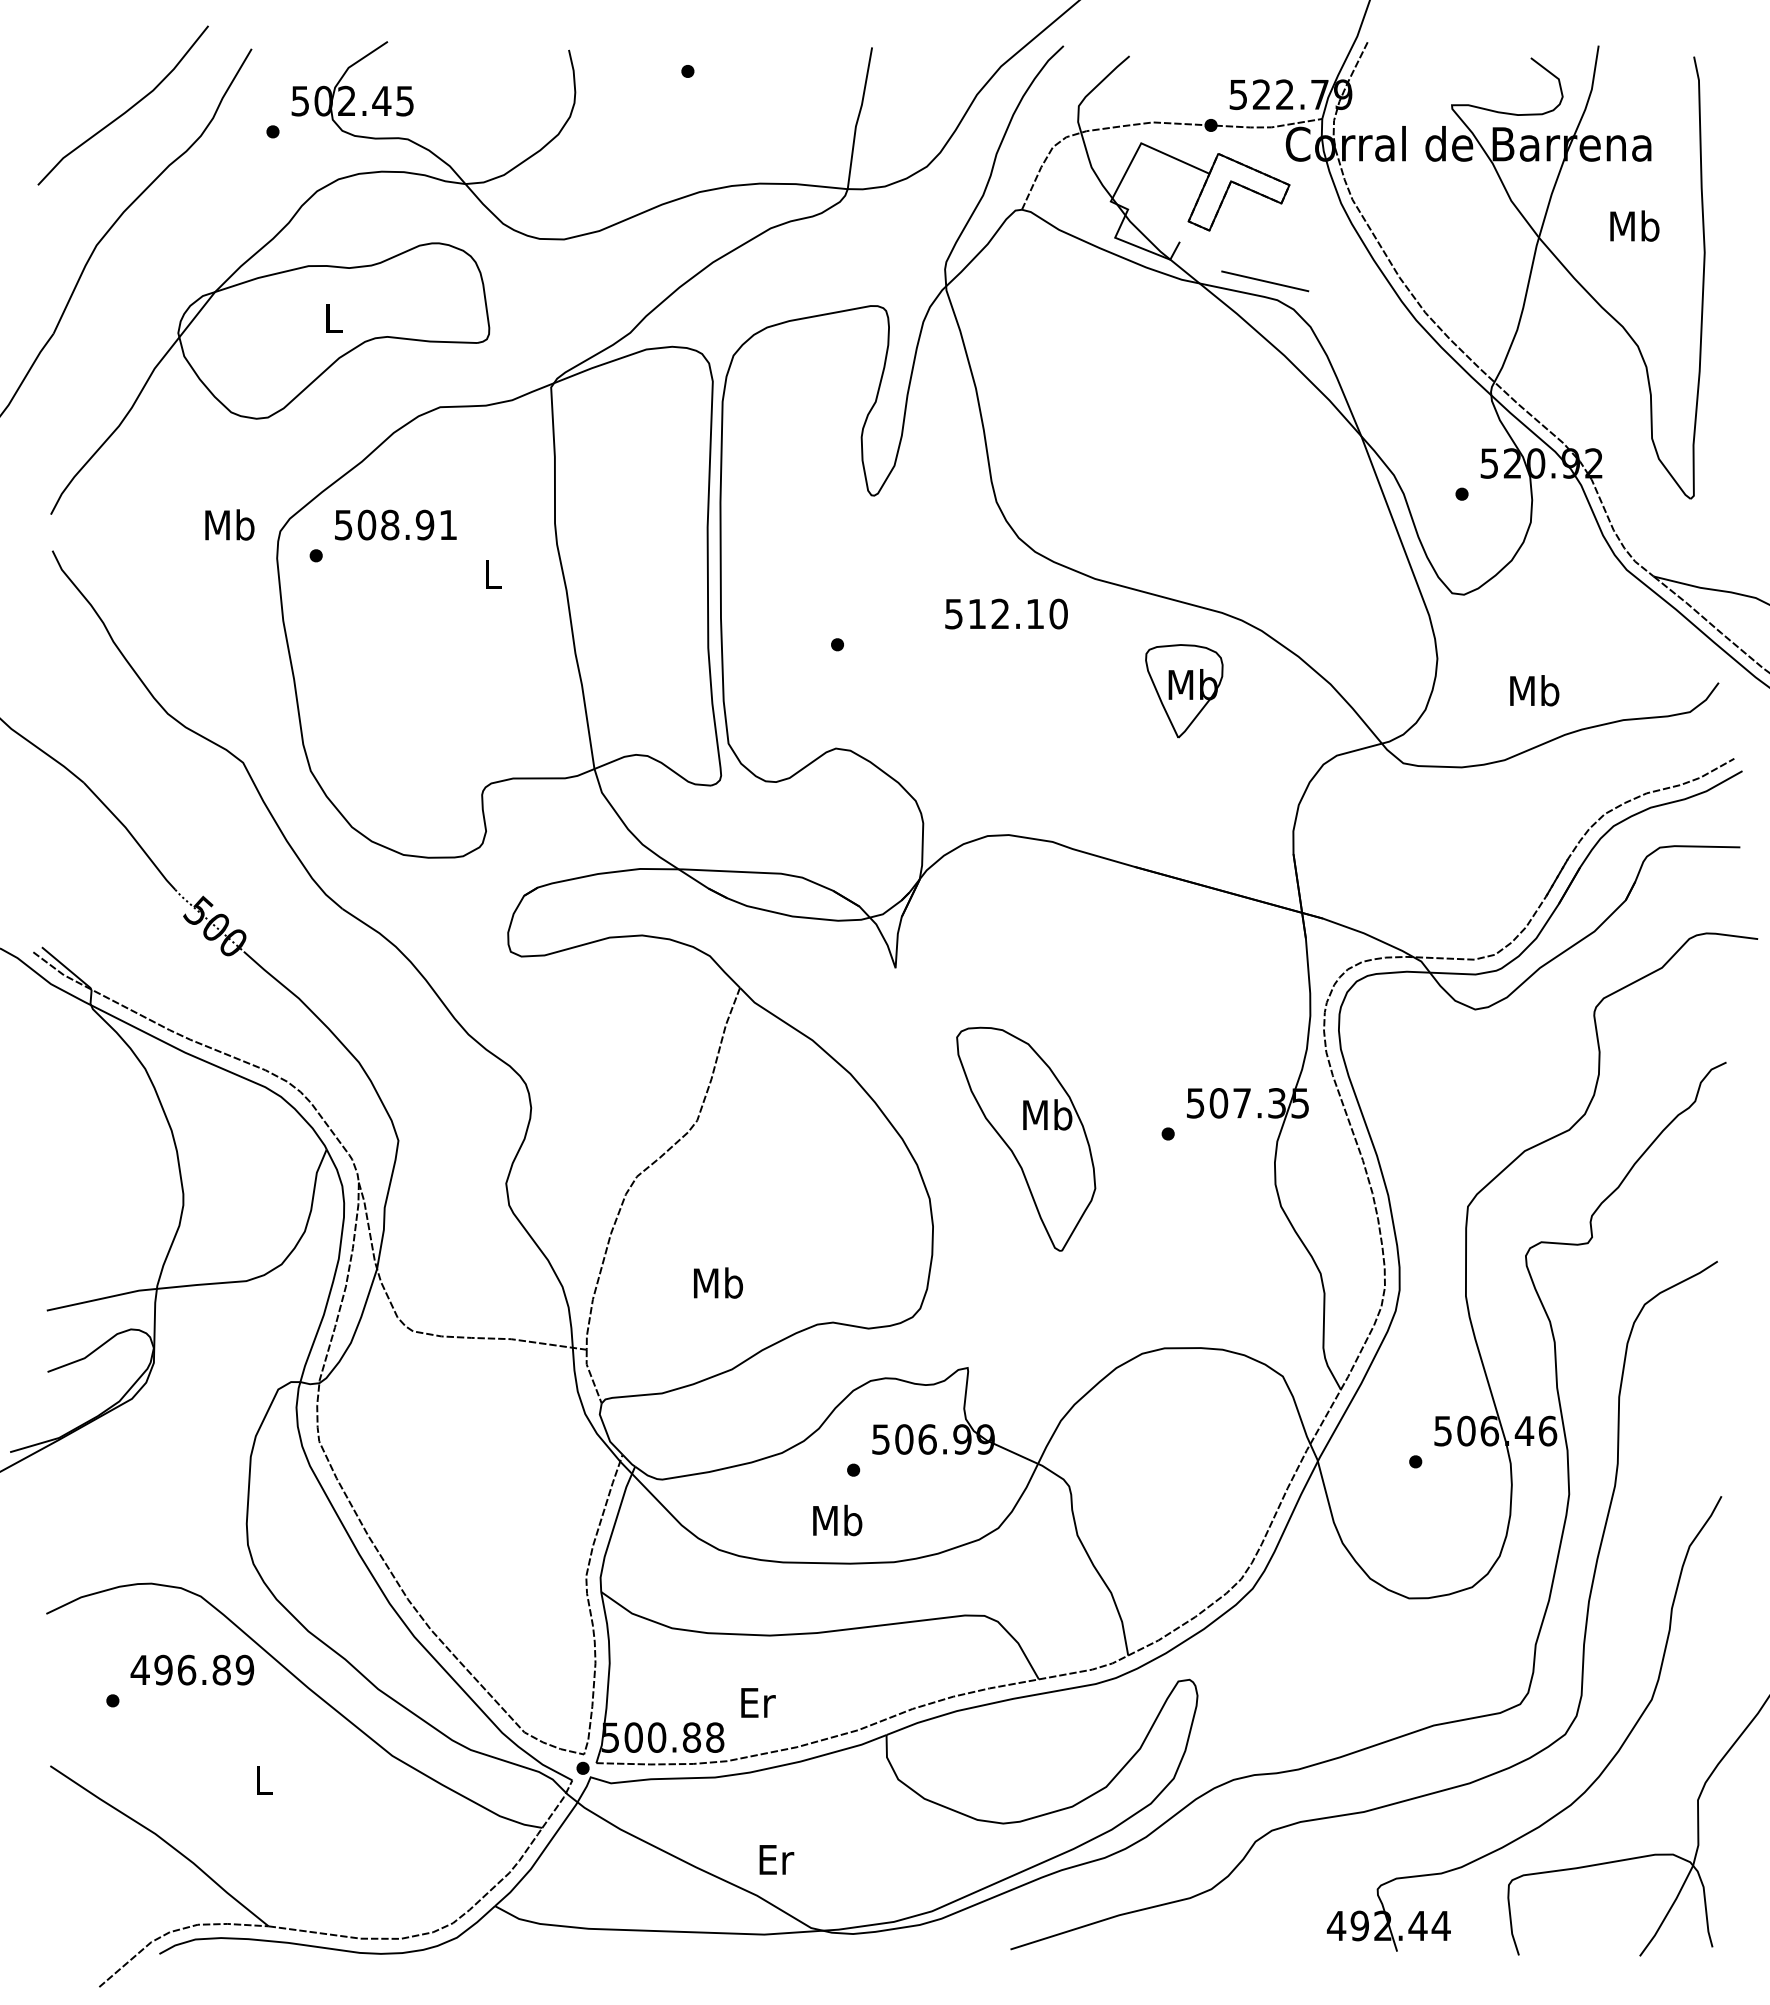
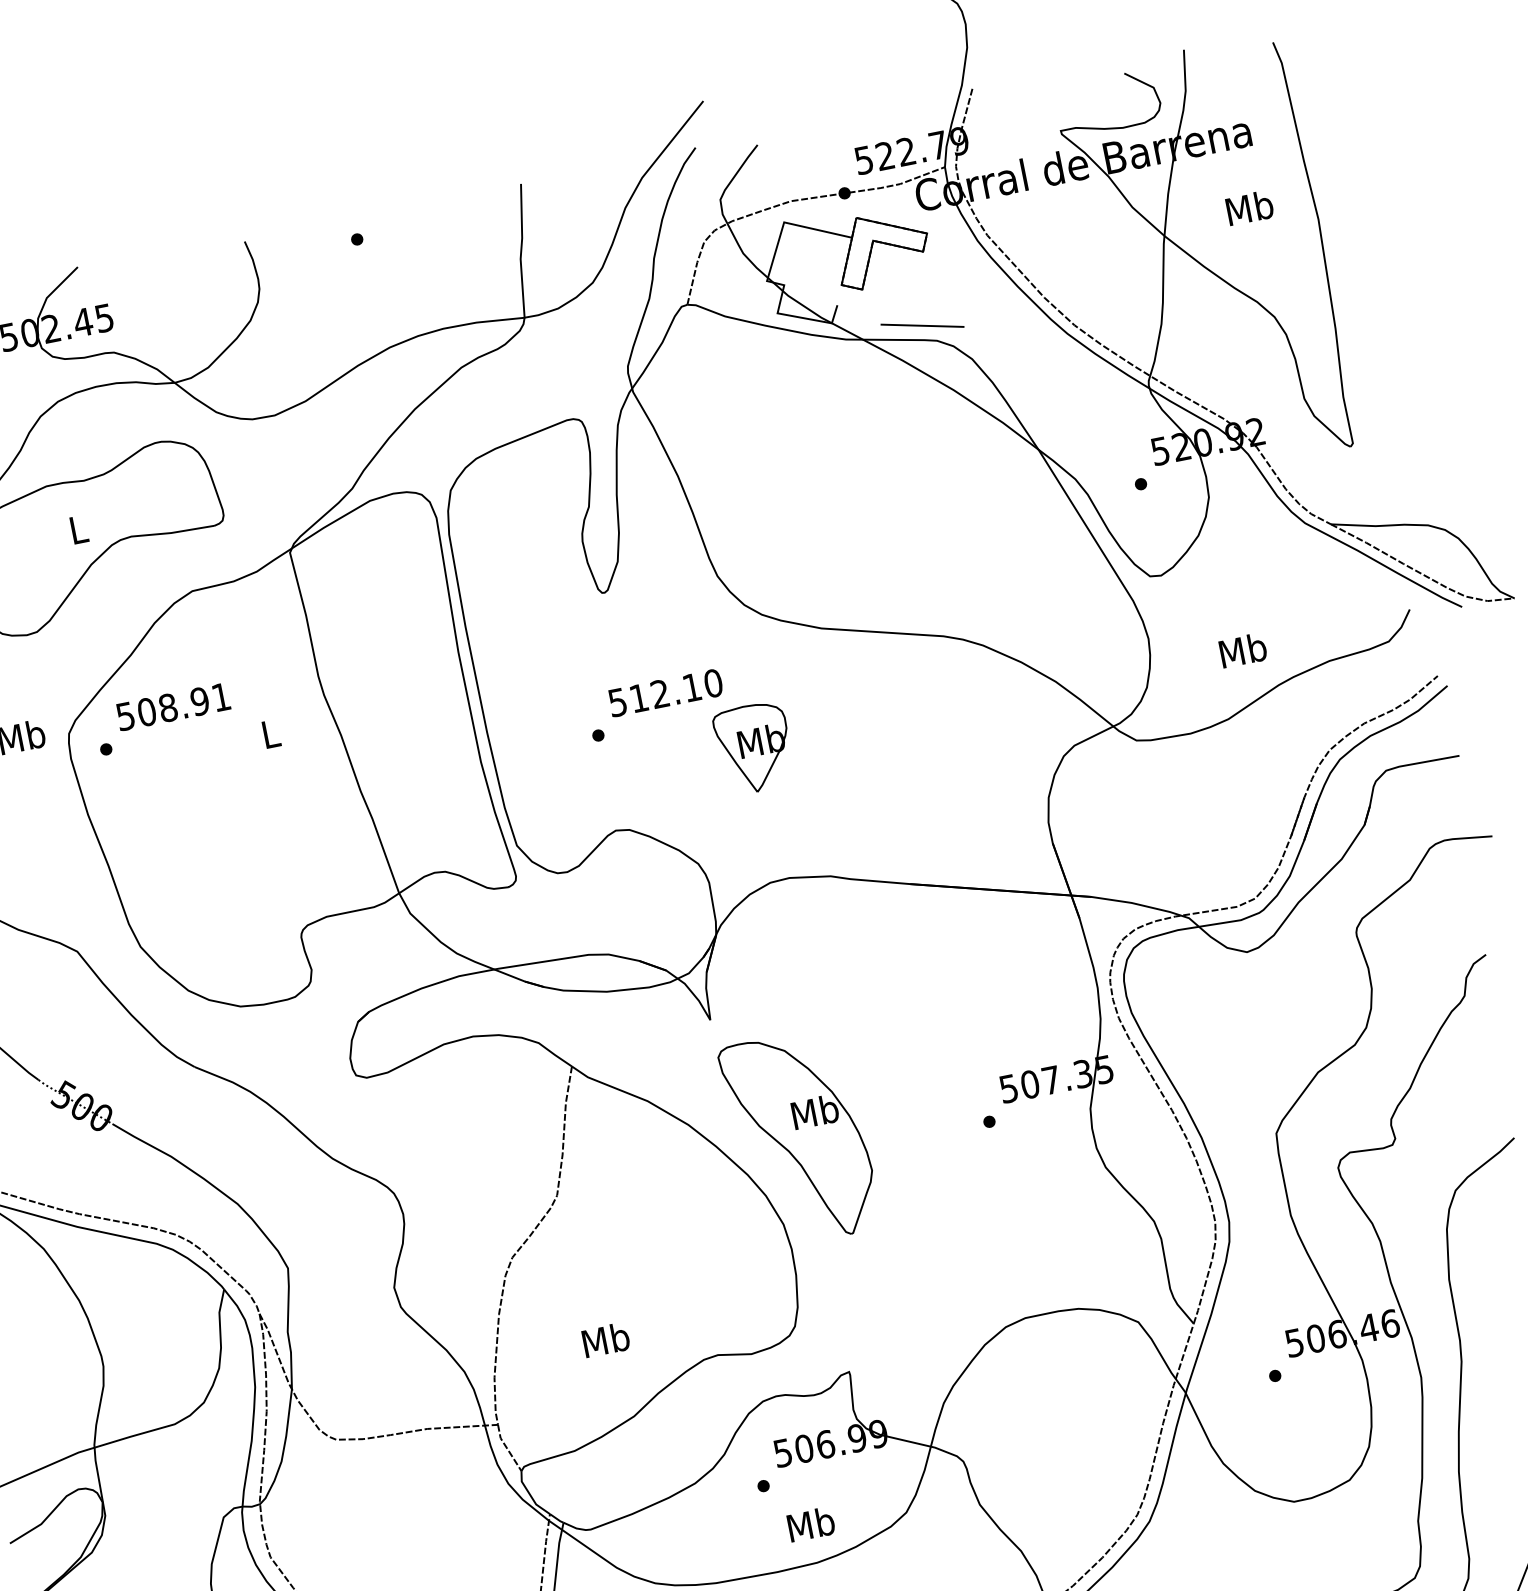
text: (1006, 613) -> (665, 692), moved
part: (1184, 691) -> (754, 748), moved
part: (1026, 1138) -> (800, 1137), moved
text: (837, 1520) -> (811, 1524), moved

